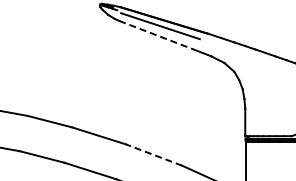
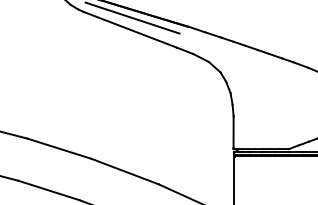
line: (158, 36) -> (130, 30), dashed -> solid
line: (153, 154) -> (124, 170), dashed -> solid

